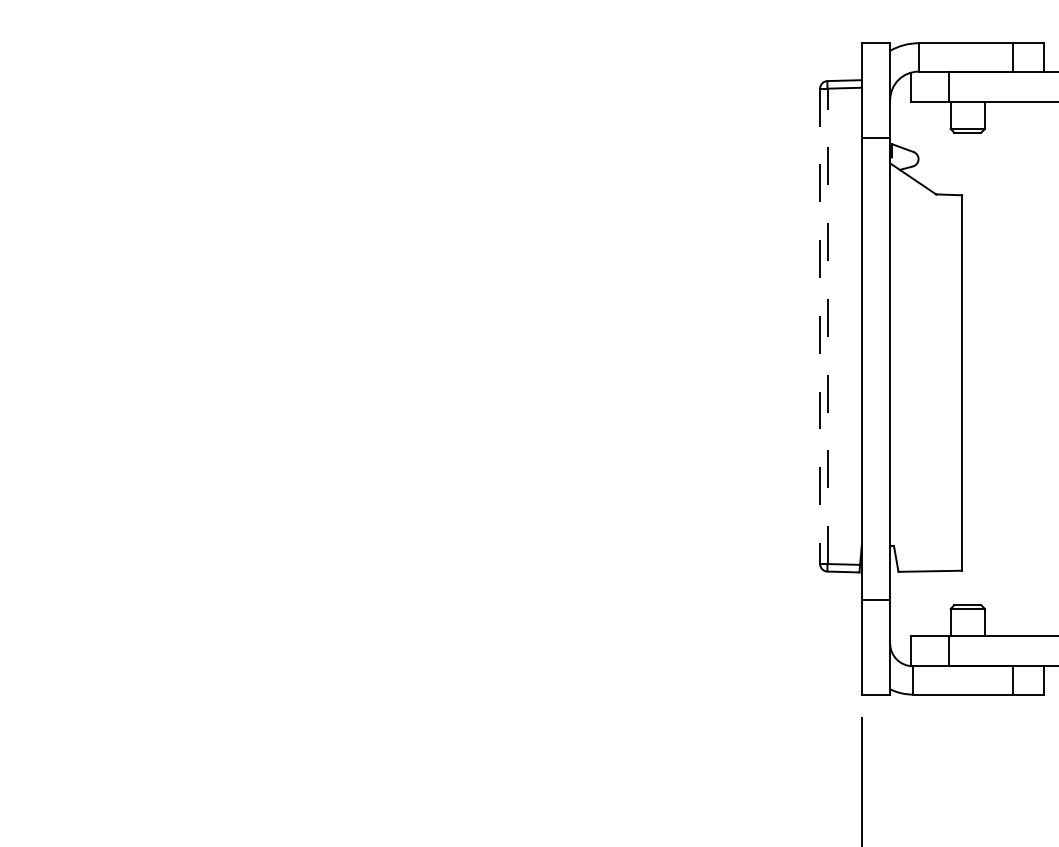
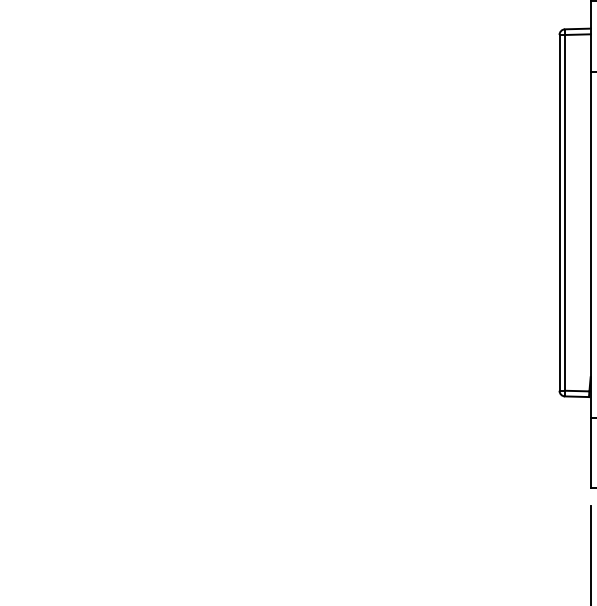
line: (820, 326) -> (559, 212), dashed -> solid
line: (827, 326) -> (565, 212), dashed -> solid

